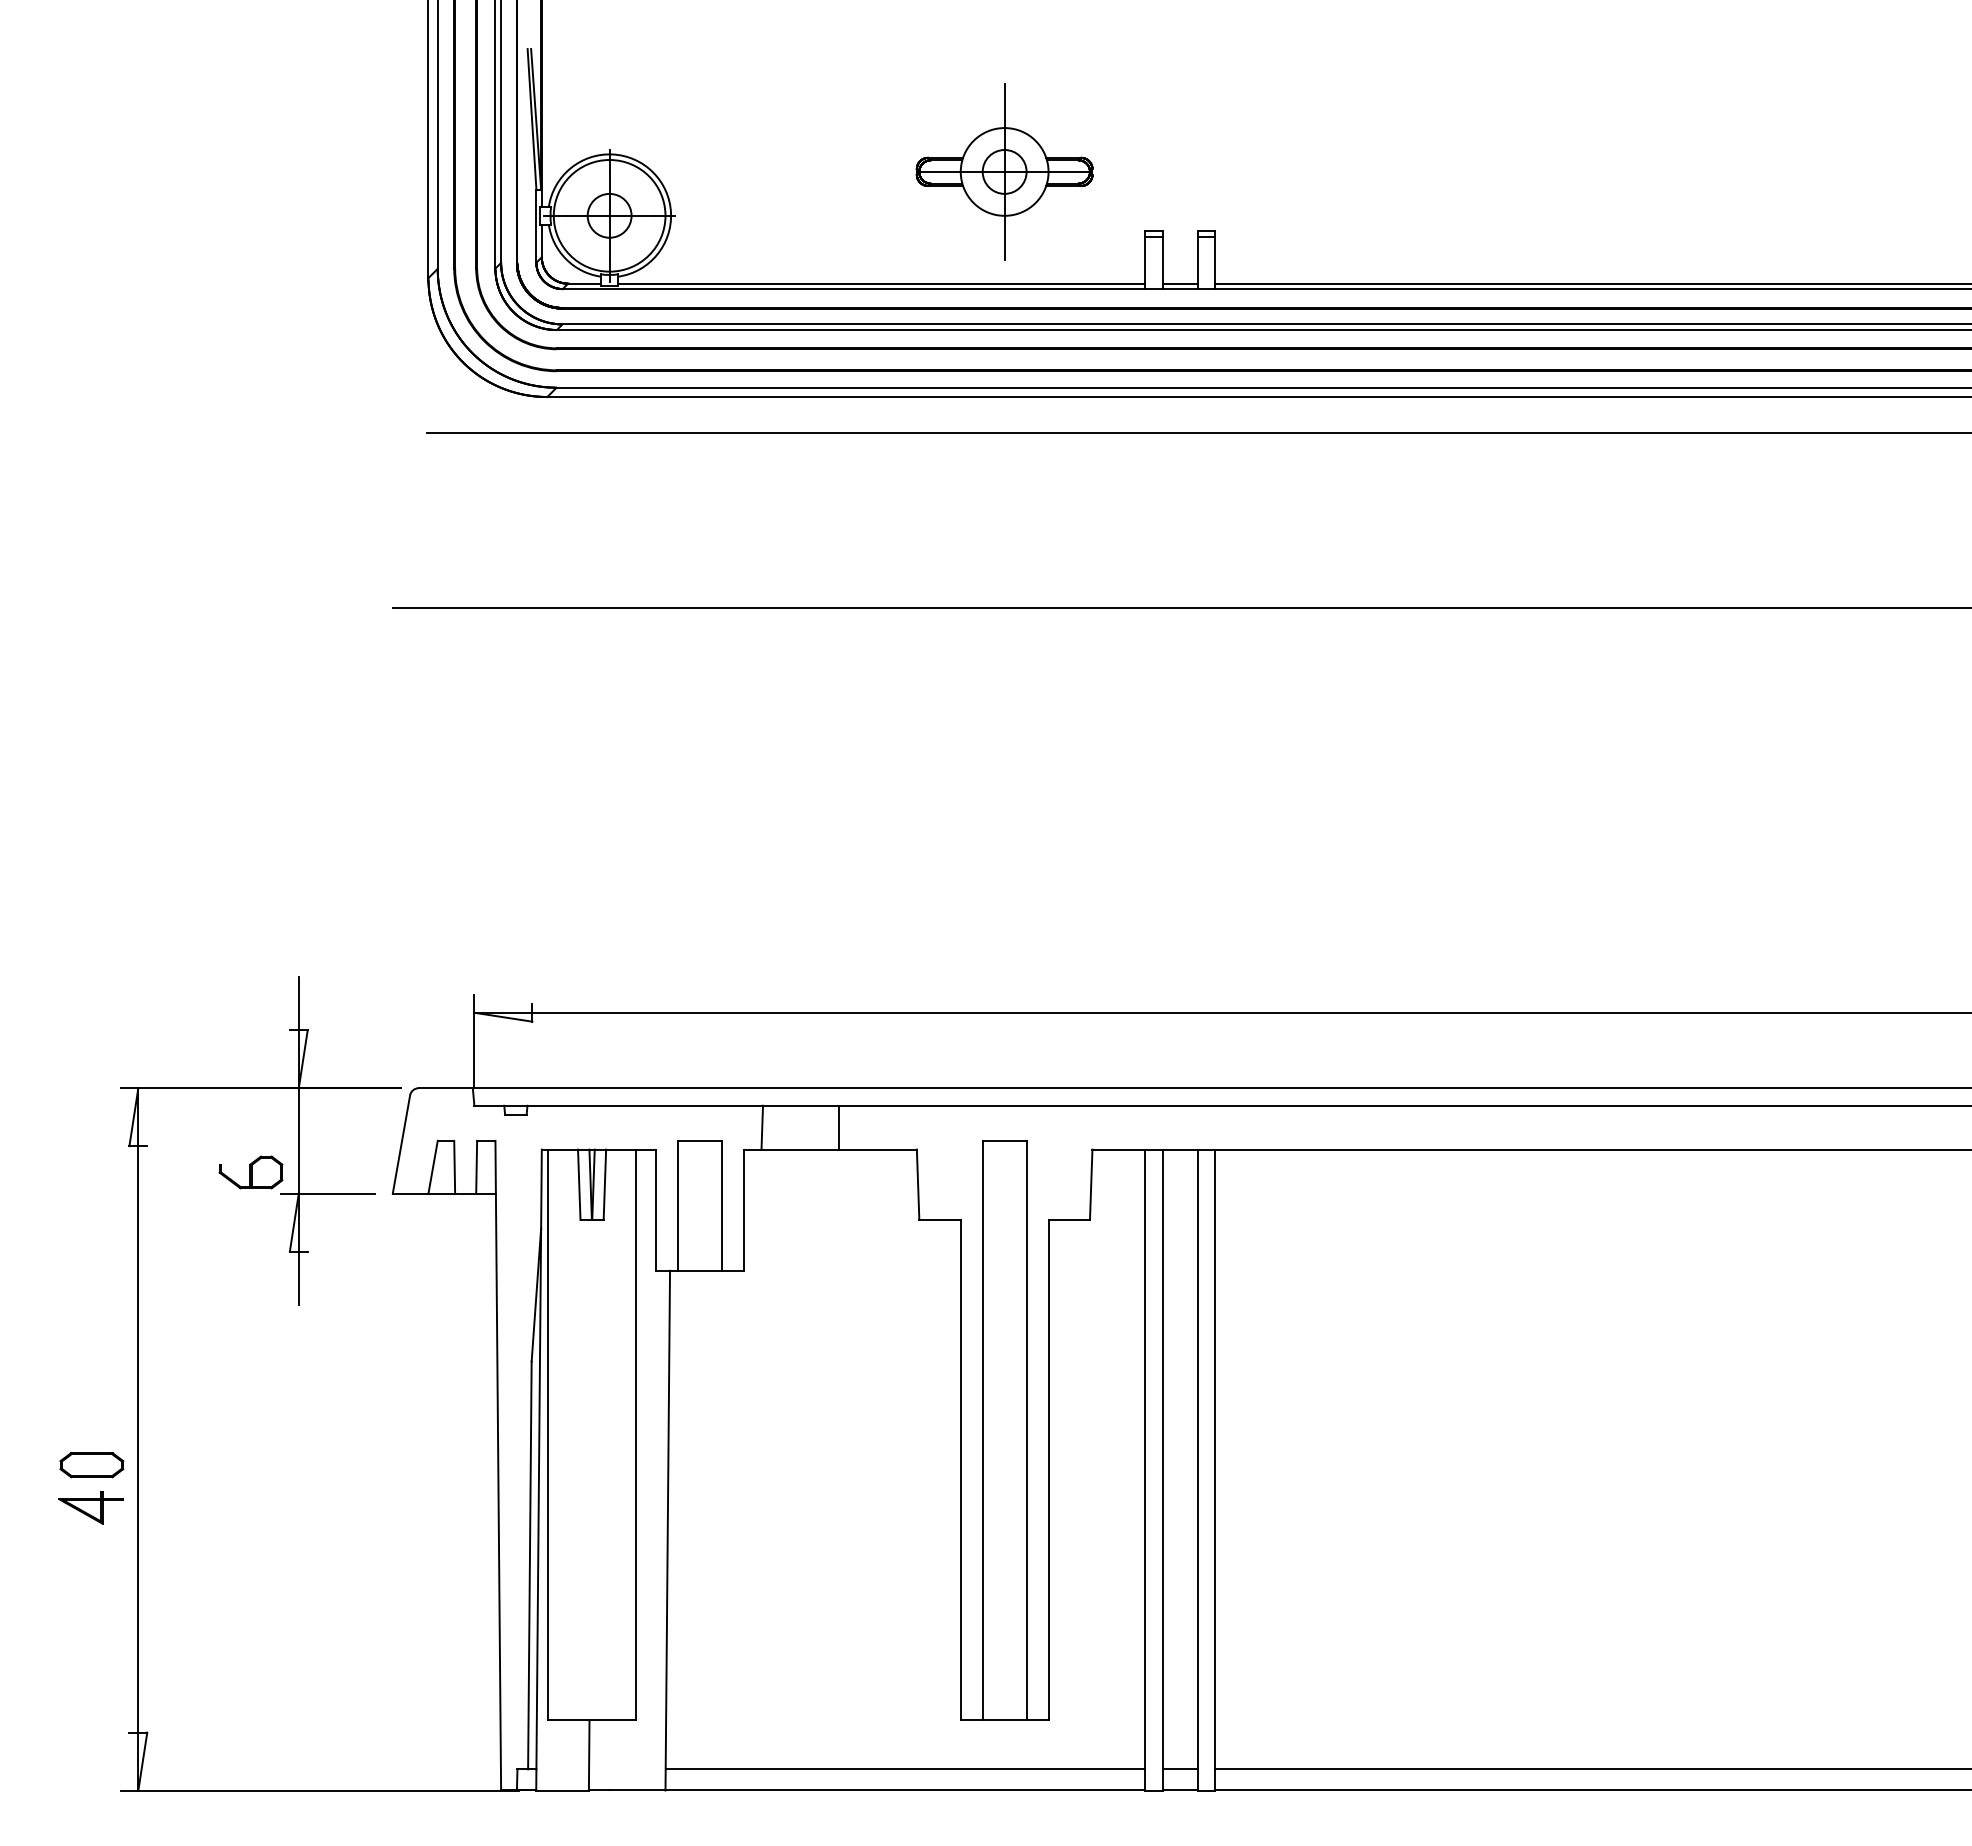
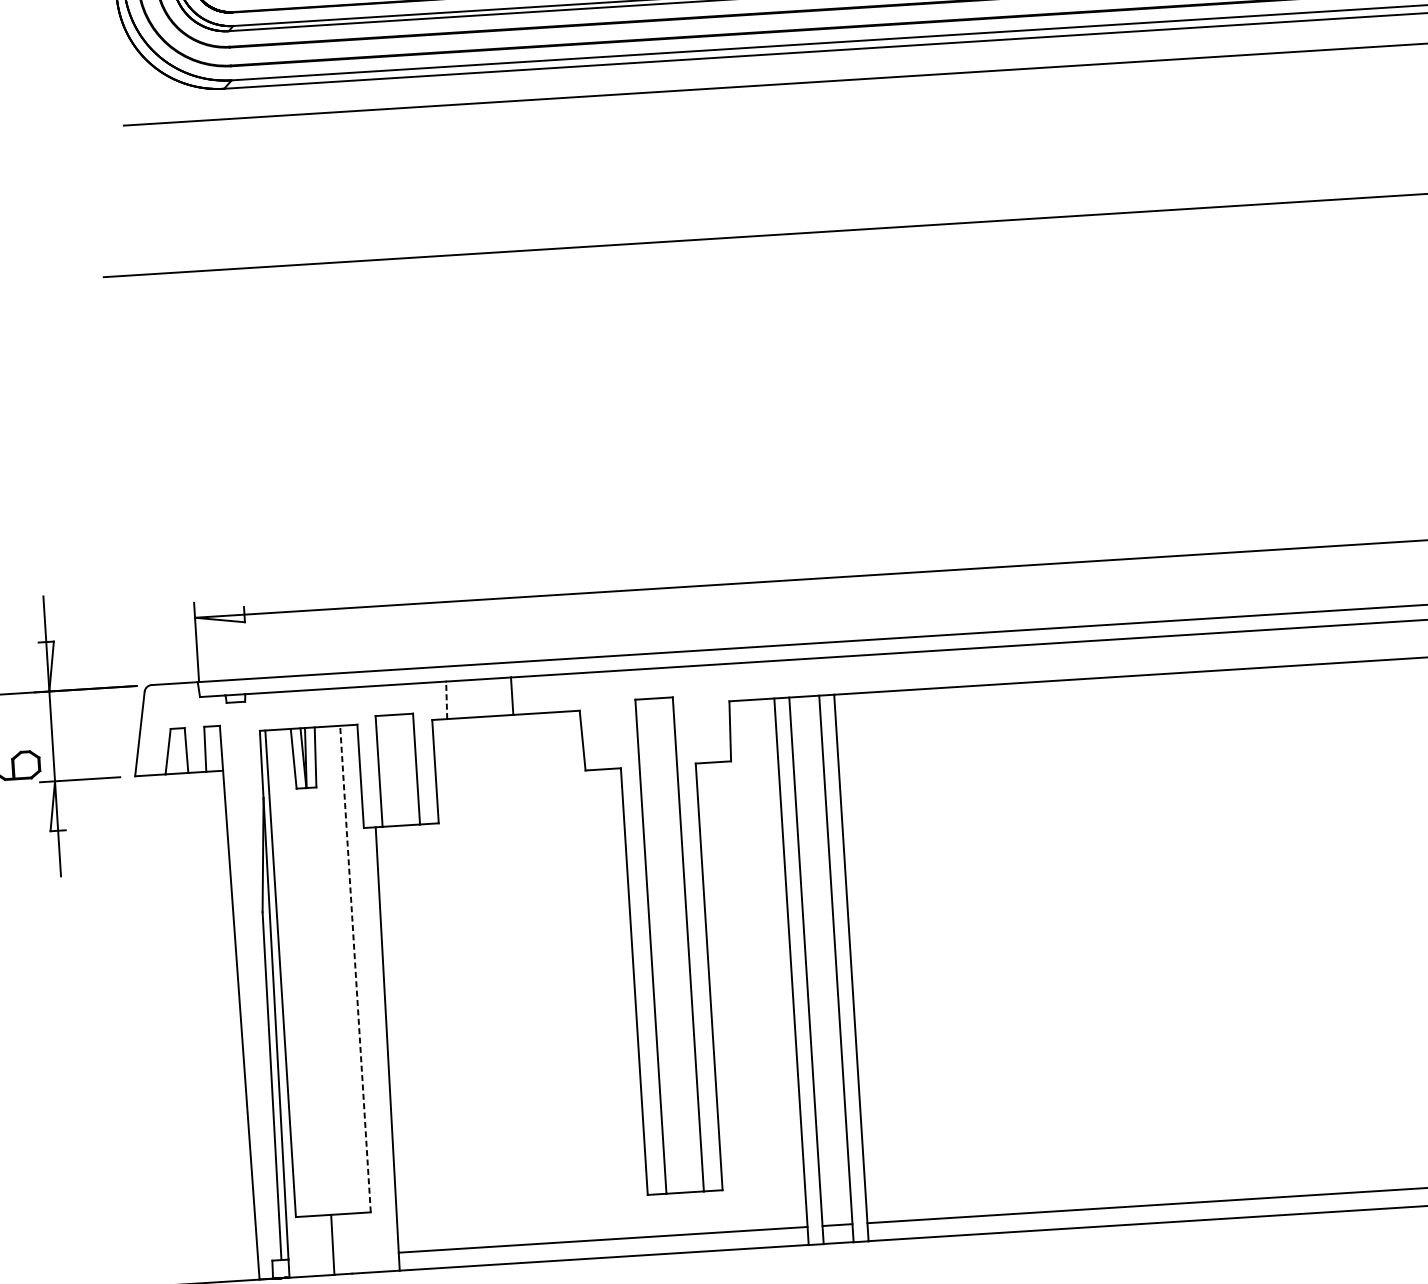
line: (762, 1127) -> (446, 700), solid -> dashed
line: (635, 1434) -> (355, 968), solid -> dashed

